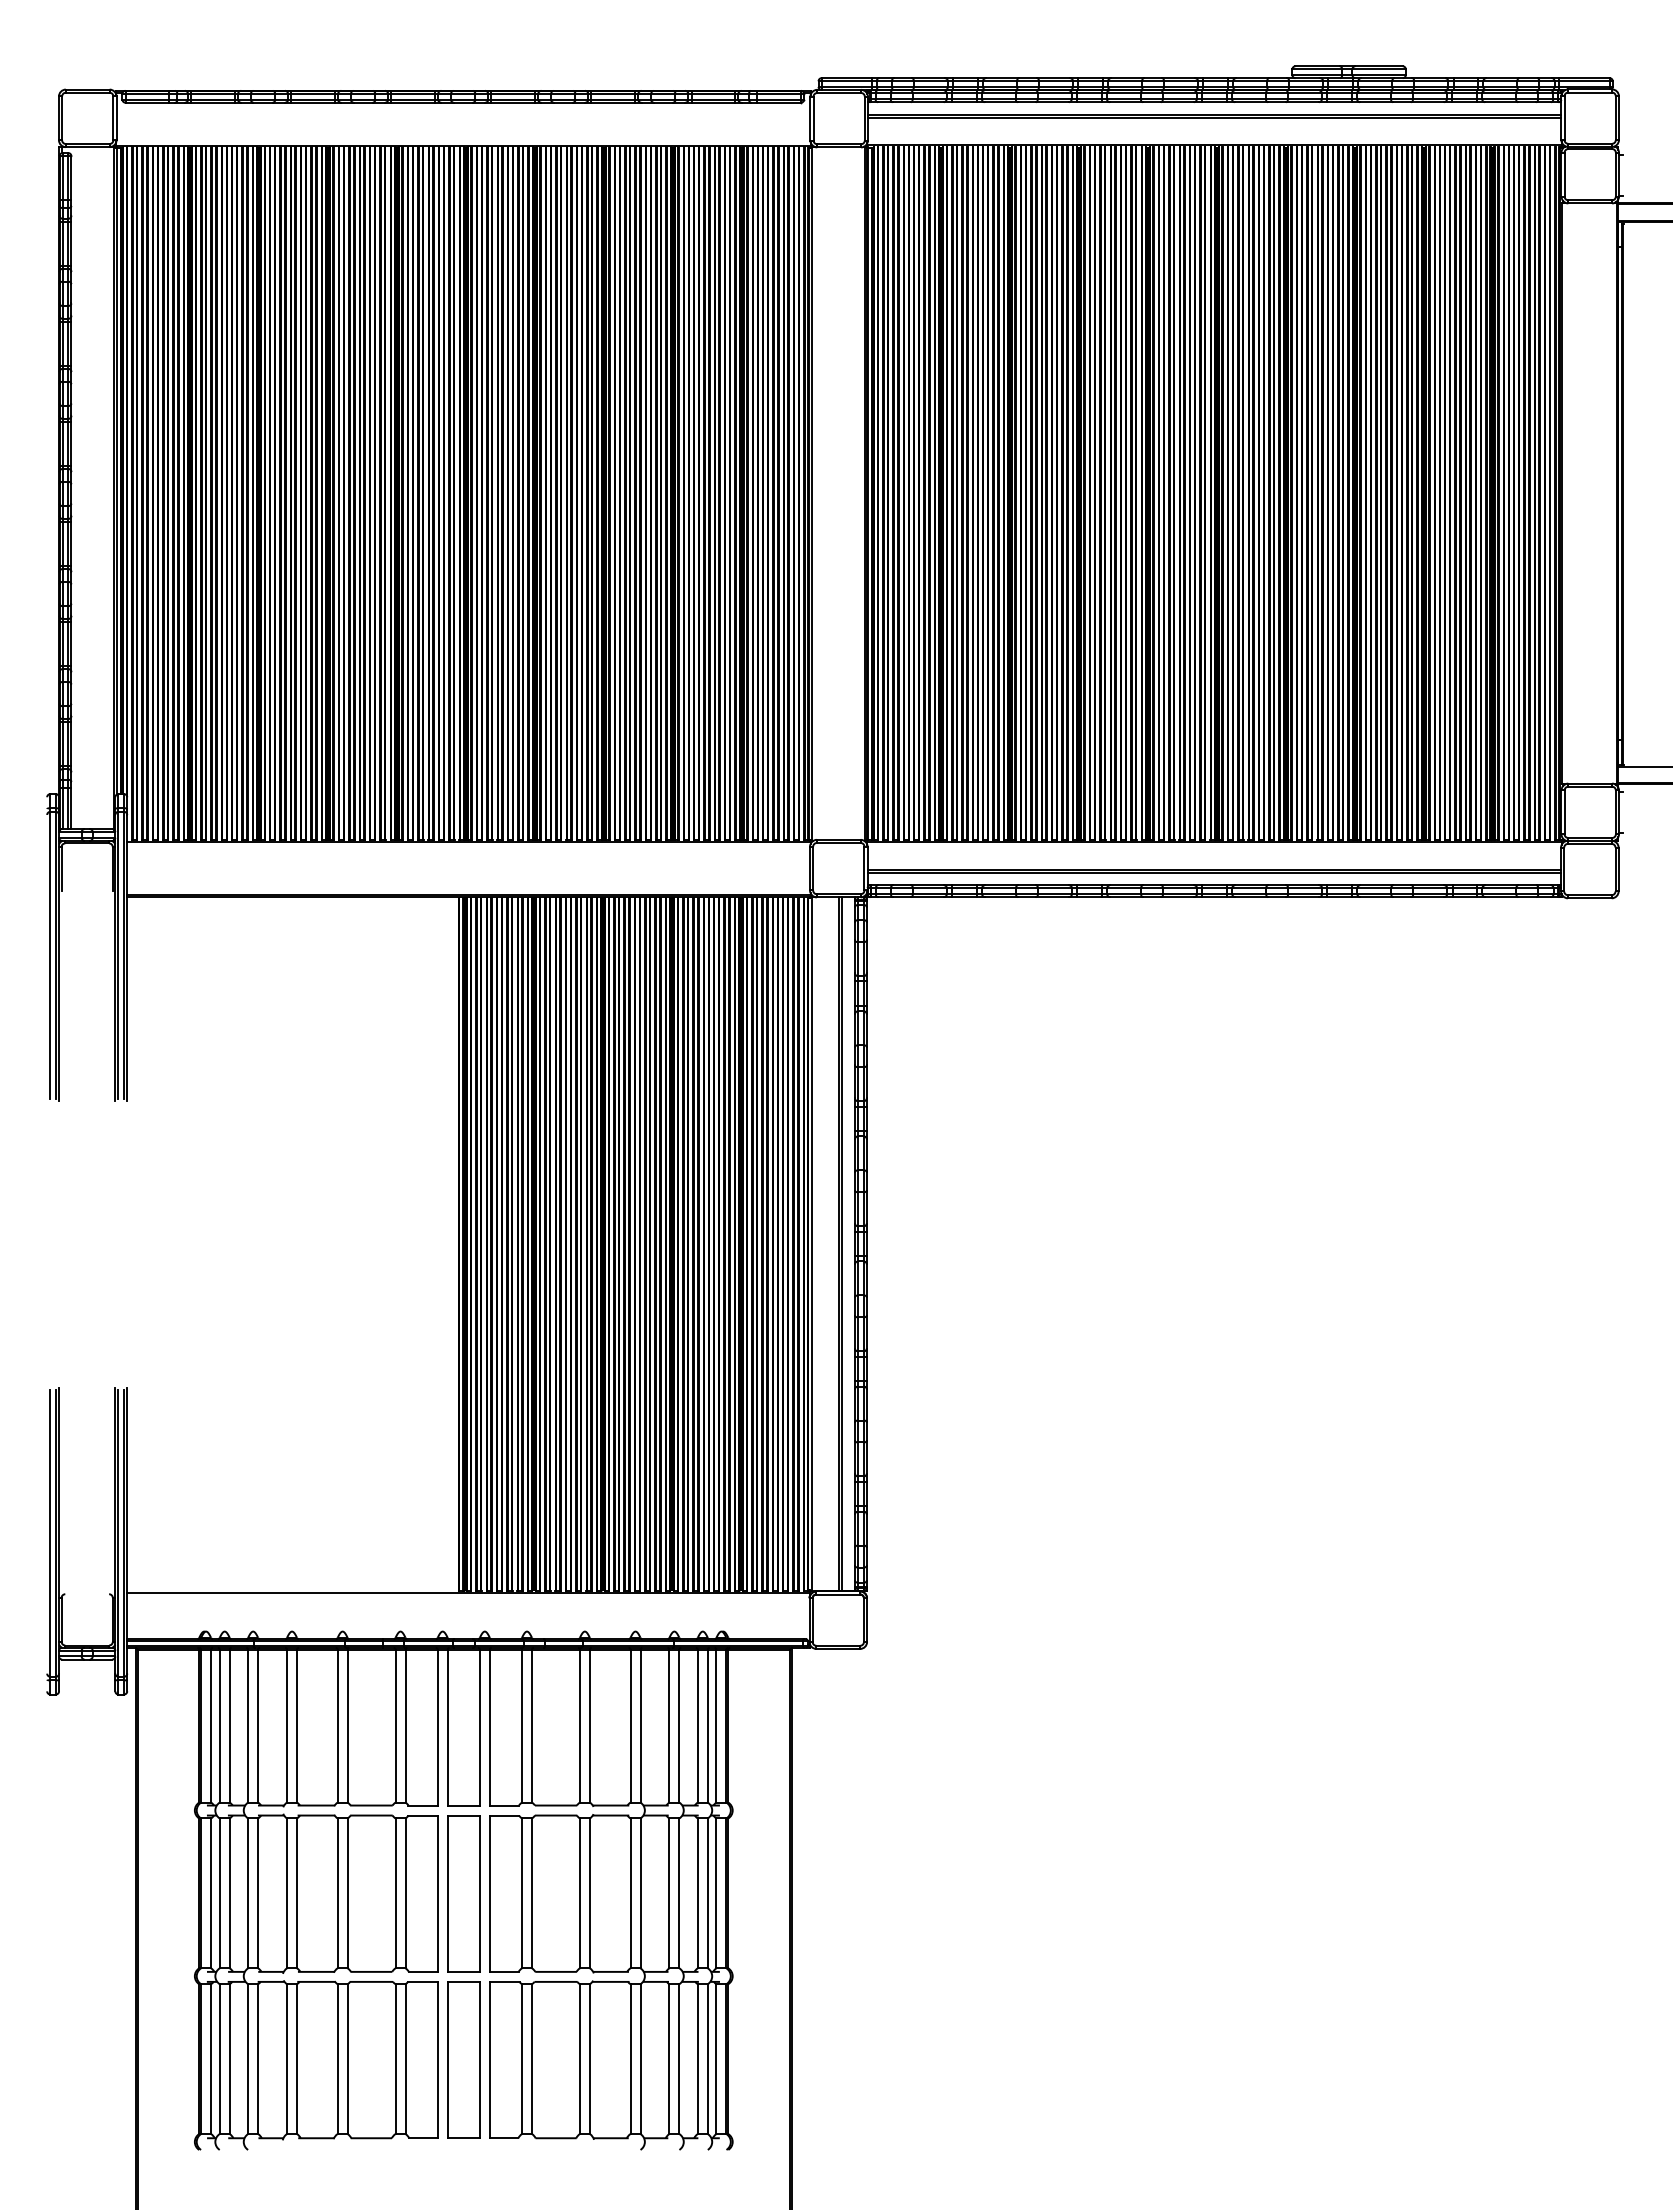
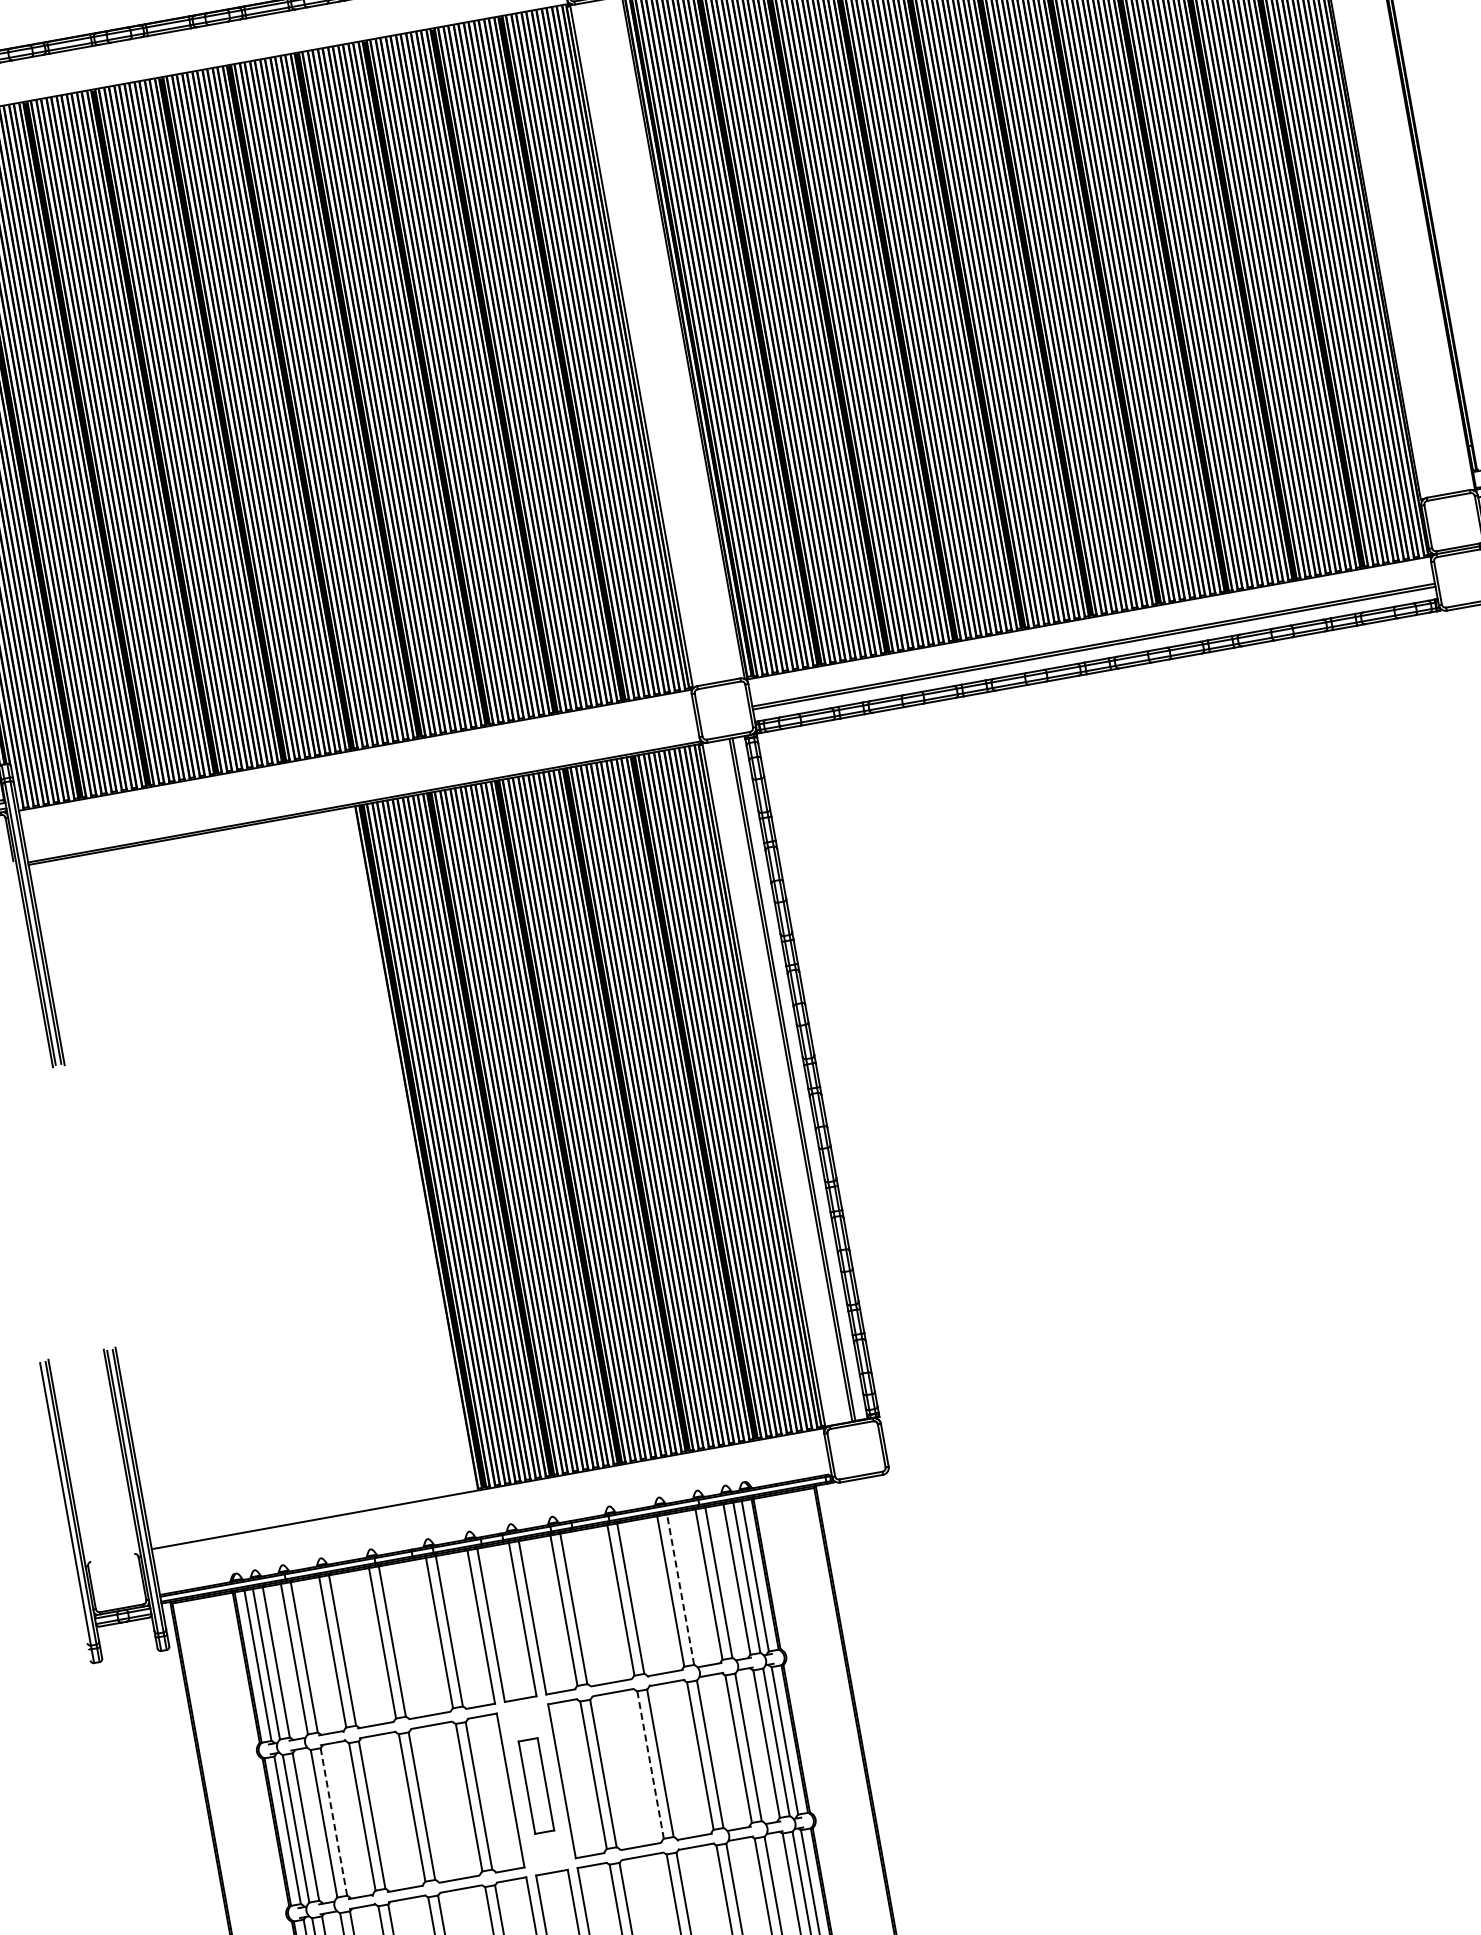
line: (640, 1725) -> (680, 1589), solid -> dashed
line: (258, 1893) -> (334, 1822), solid -> dashed
part: (463, 1893) -> (536, 1785), size x0.6
line: (579, 1893) -> (650, 1765), solid -> dashed

